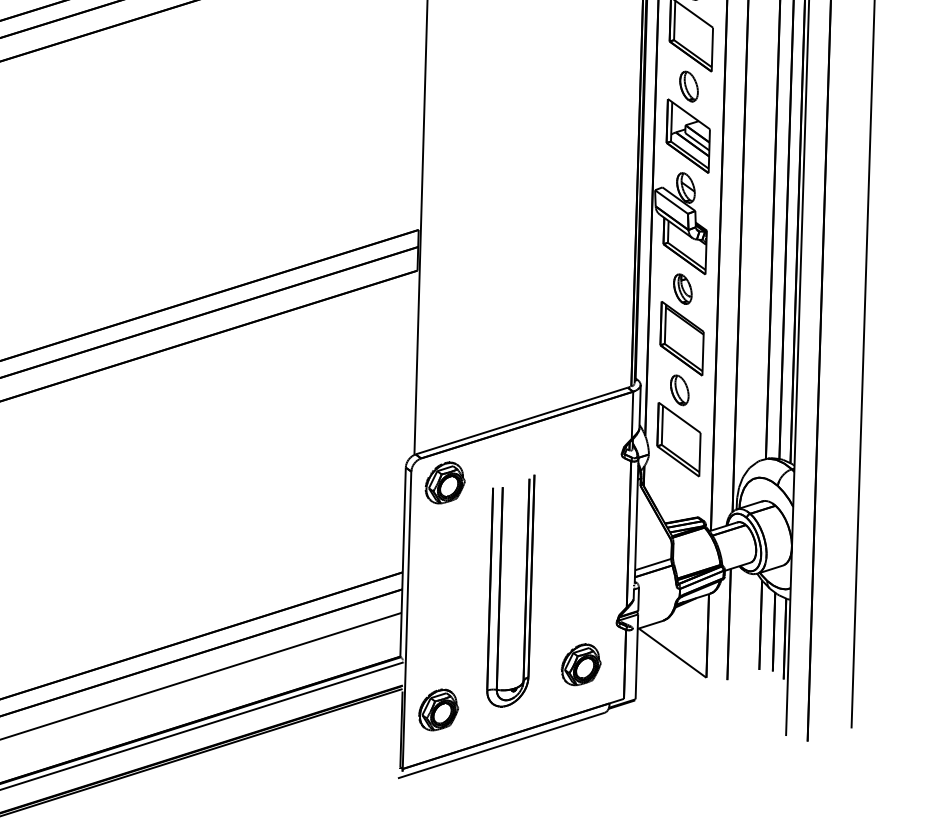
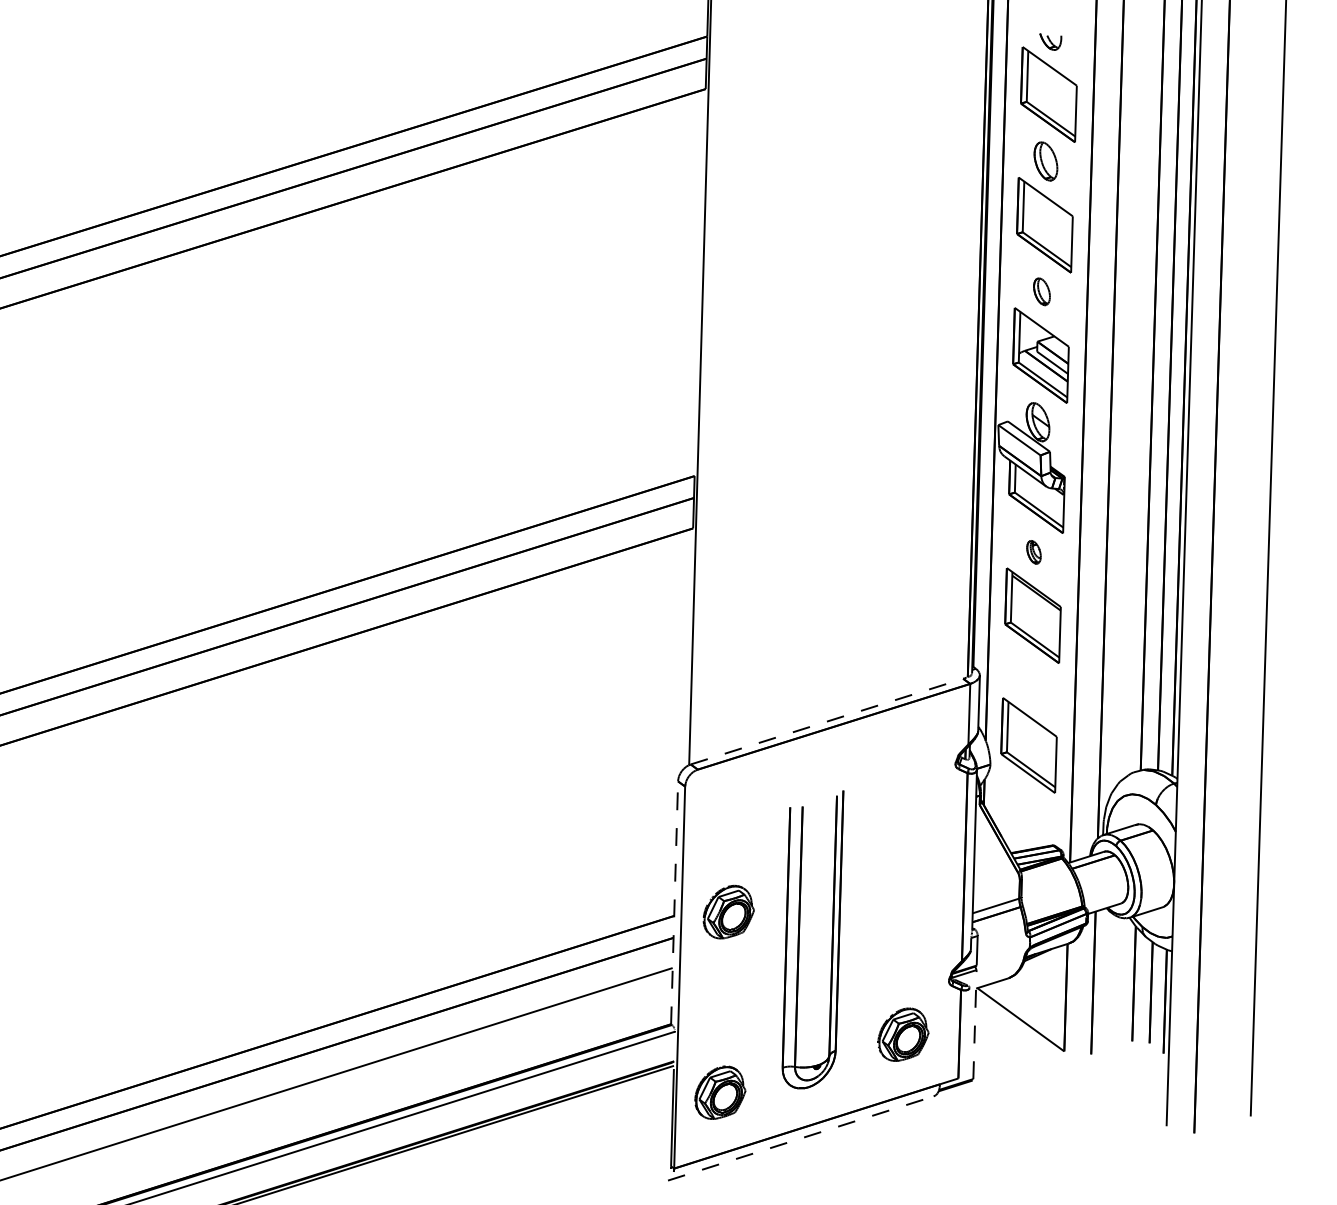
part: (688, 86) -> (1041, 291), size x0.7
part: (682, 289) -> (1033, 552), size x0.6
part: (679, 390) -> (1029, 682), removed
line: (521, 420) -> (826, 721), solid -> dashed
part: (445, 482) -> (728, 911), moved
line: (403, 561) -> (674, 902), solid -> dashed
line: (636, 656) -> (974, 1024), solid -> dashed
line: (501, 745) -> (801, 1138), solid -> dashed

